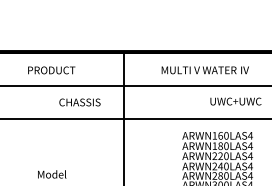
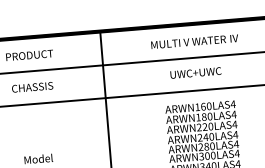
text: (204, 70) -> (193, 41), moved
text: (235, 101) -> (195, 72), moved
text: (79, 102) -> (32, 87), moved

